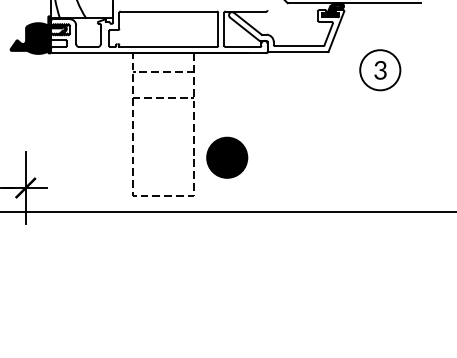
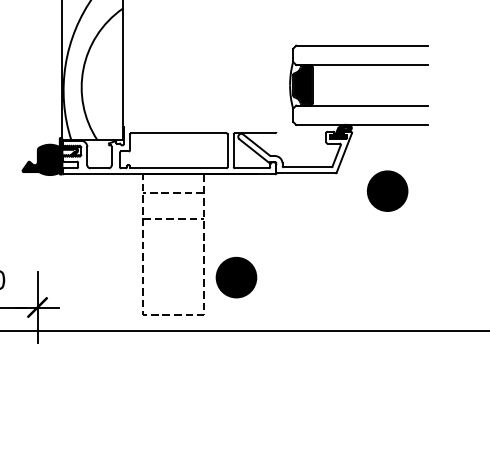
fill: (380, 70) -> (387, 191), added

